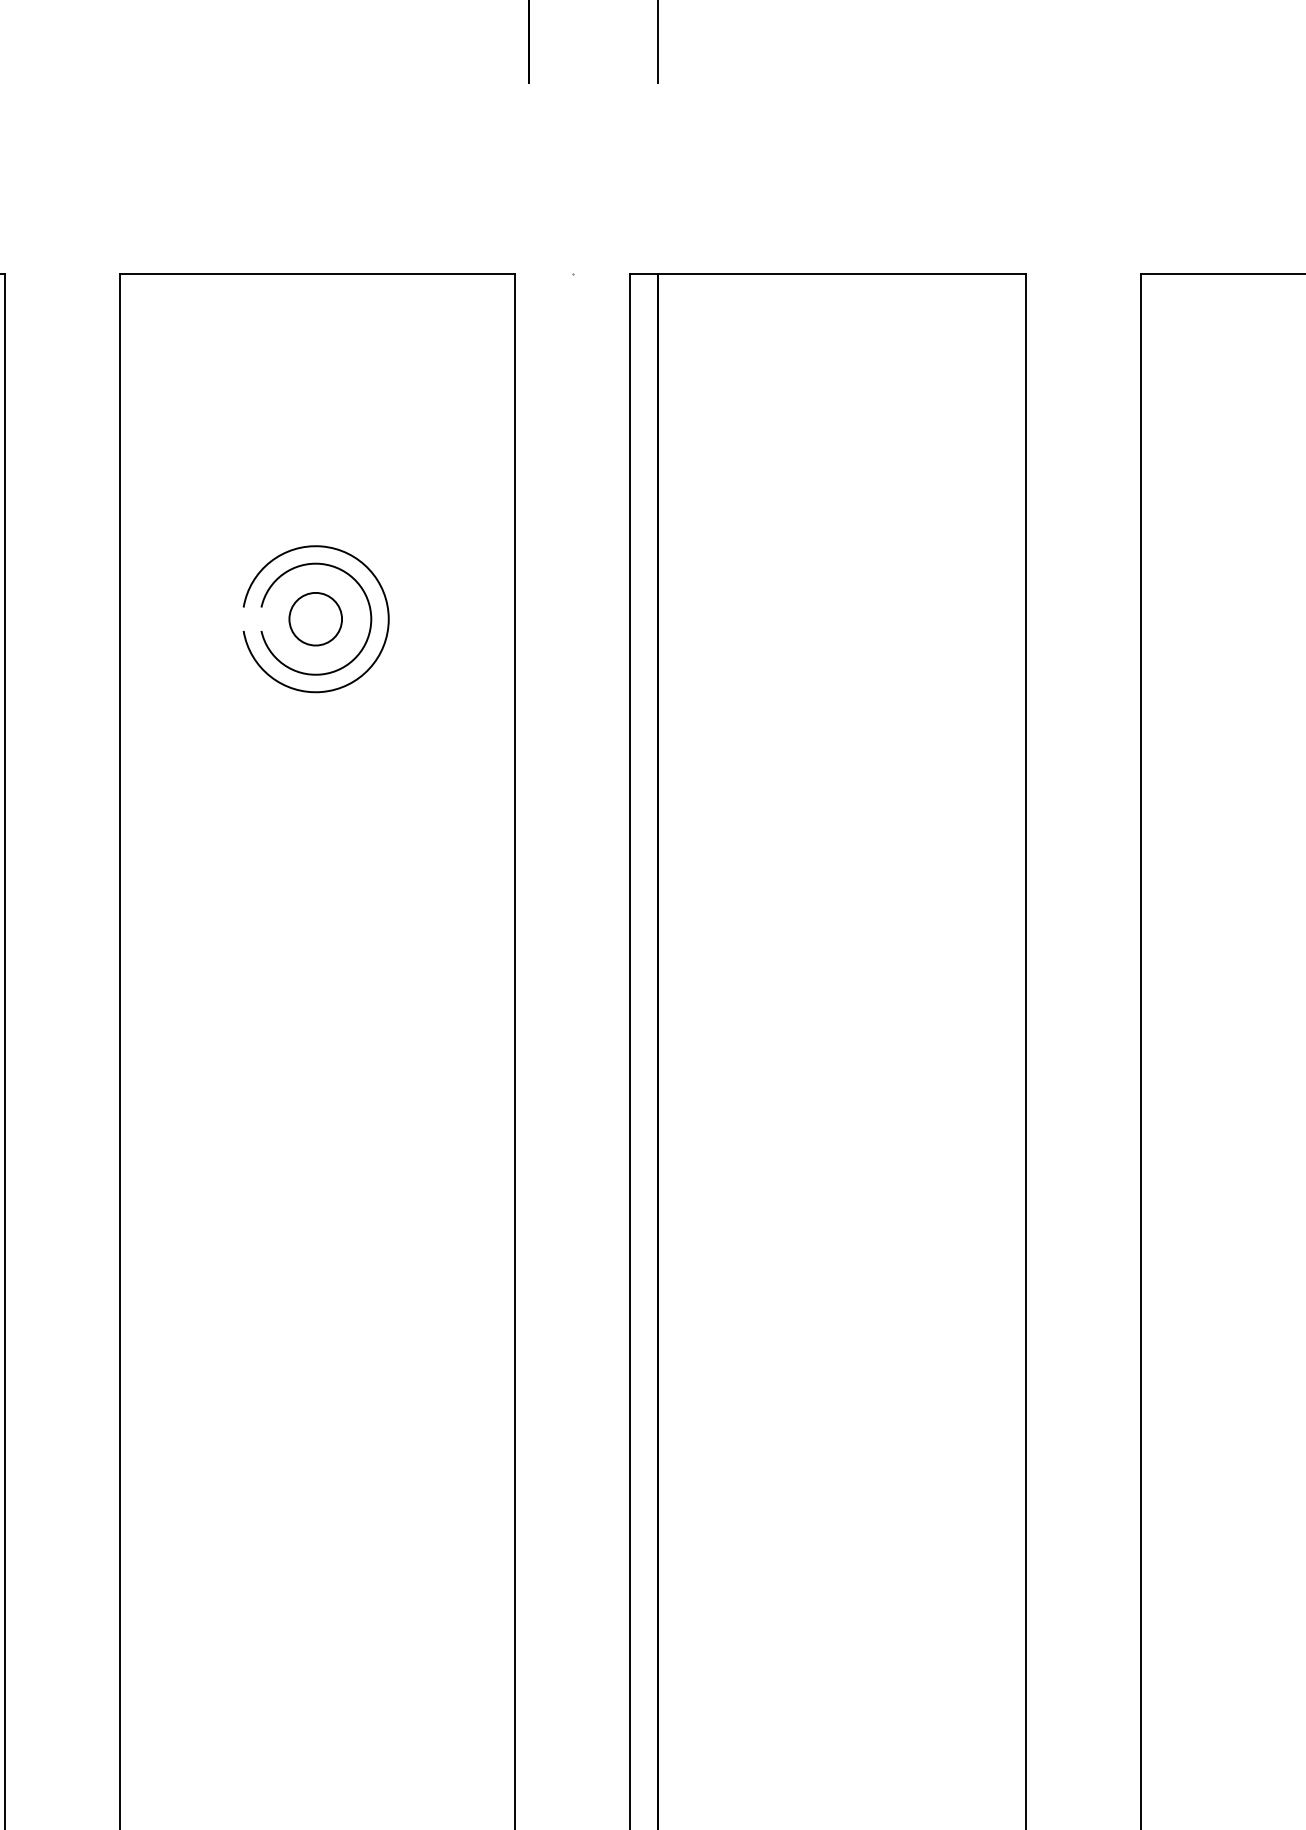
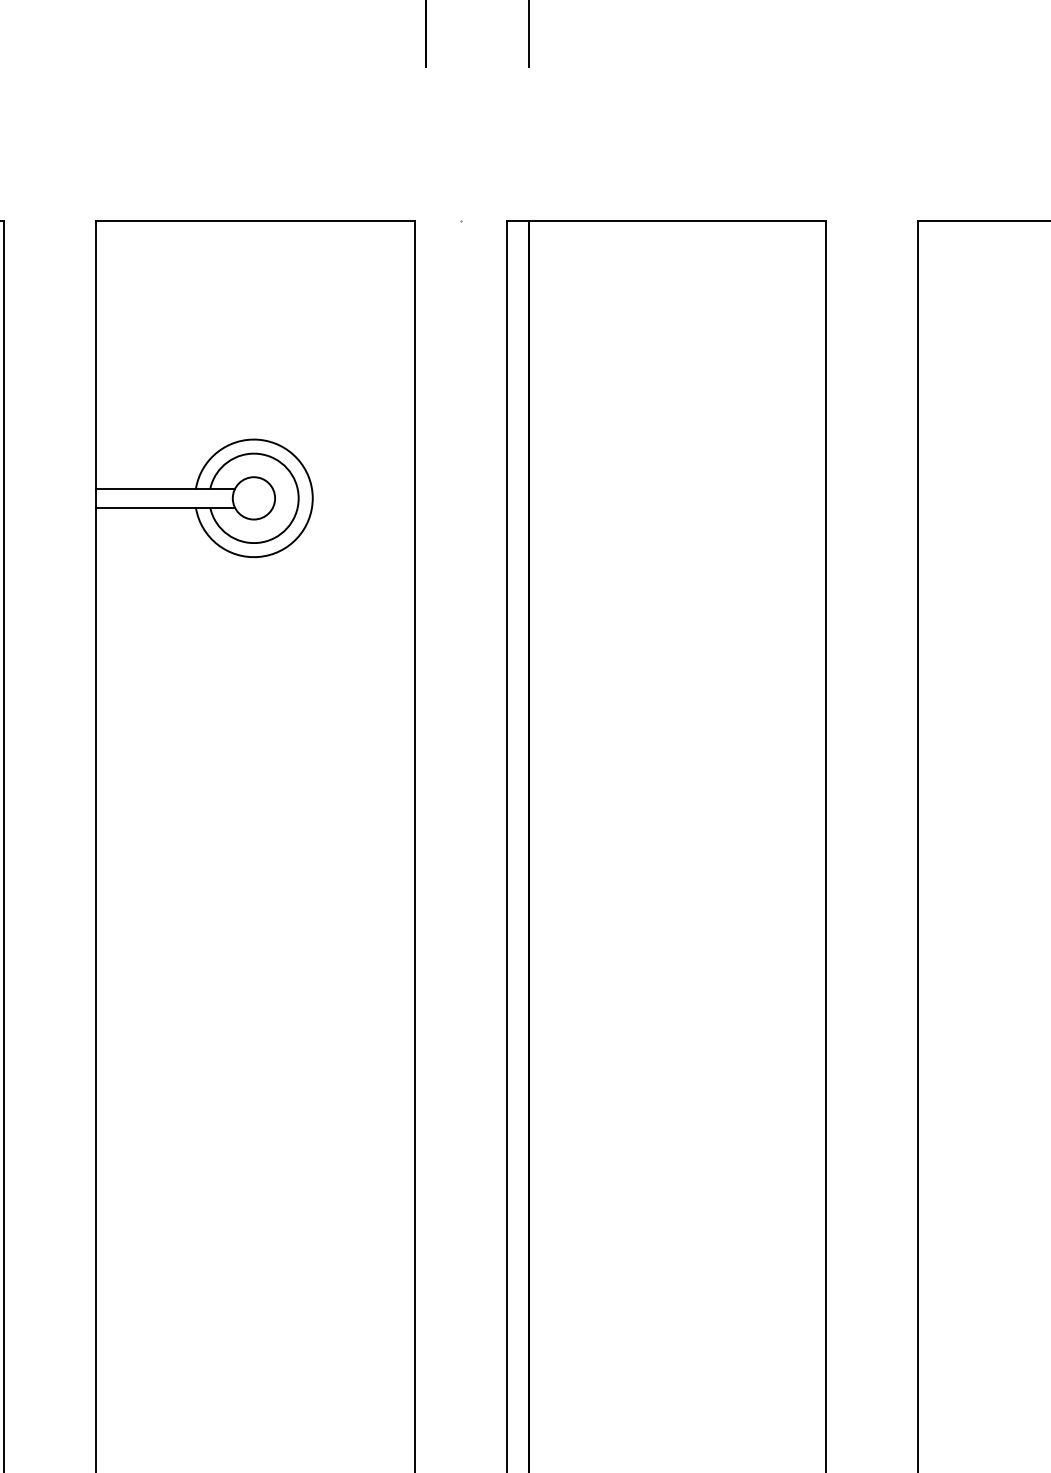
line: (205, 607) -> (165, 488), added
line: (205, 630) -> (165, 507), added

